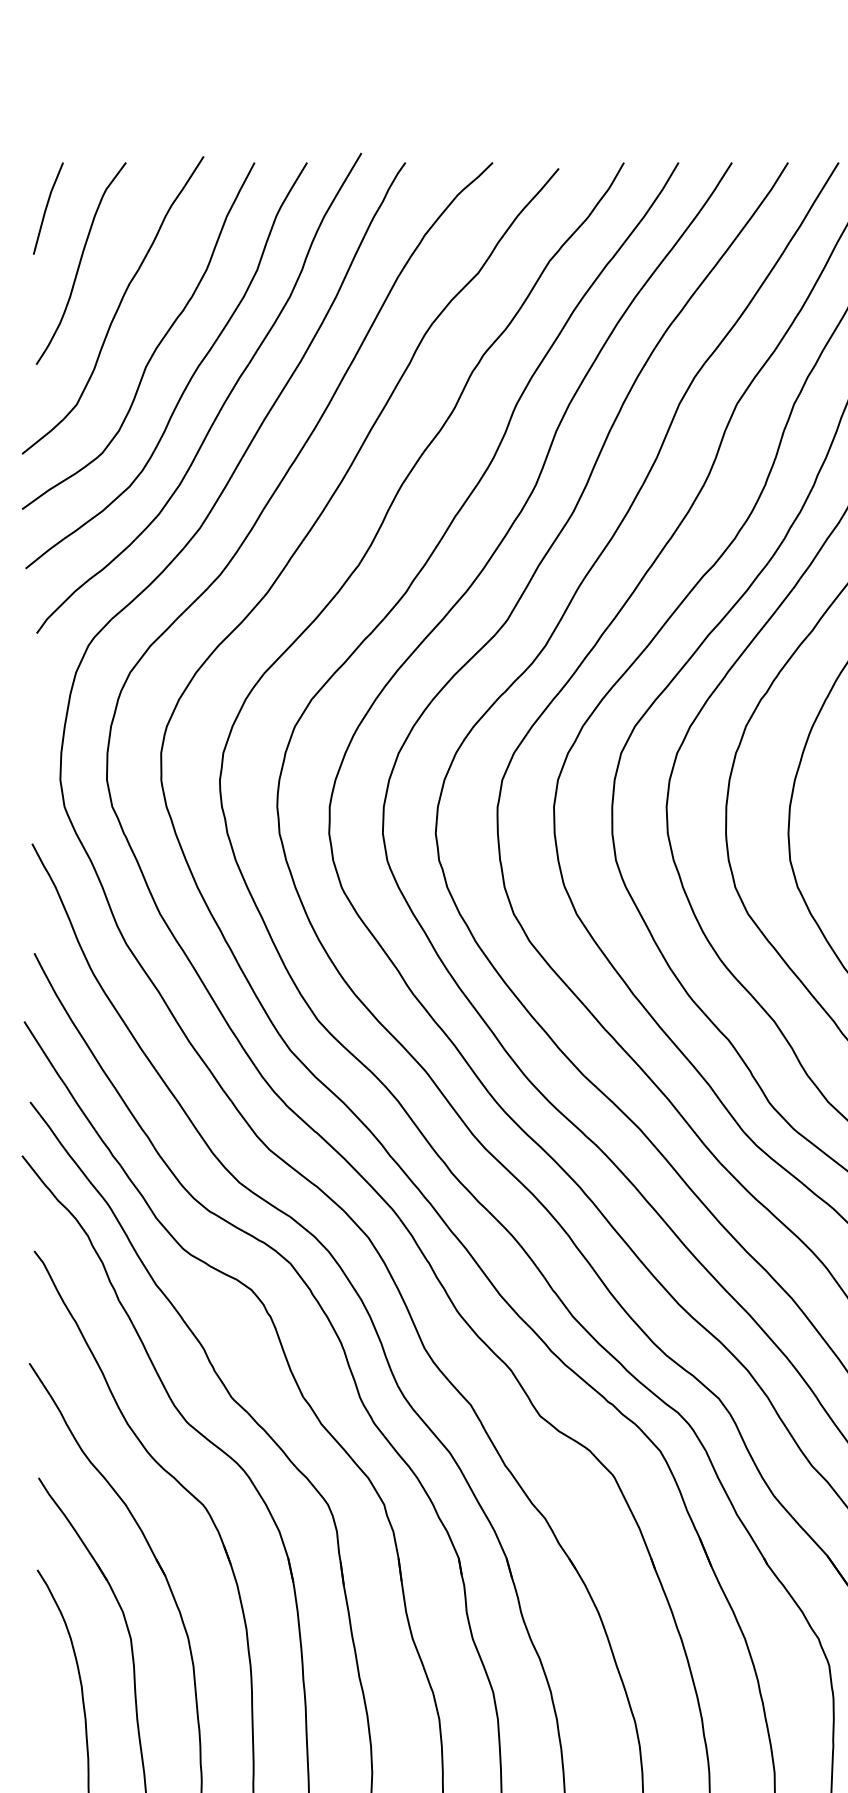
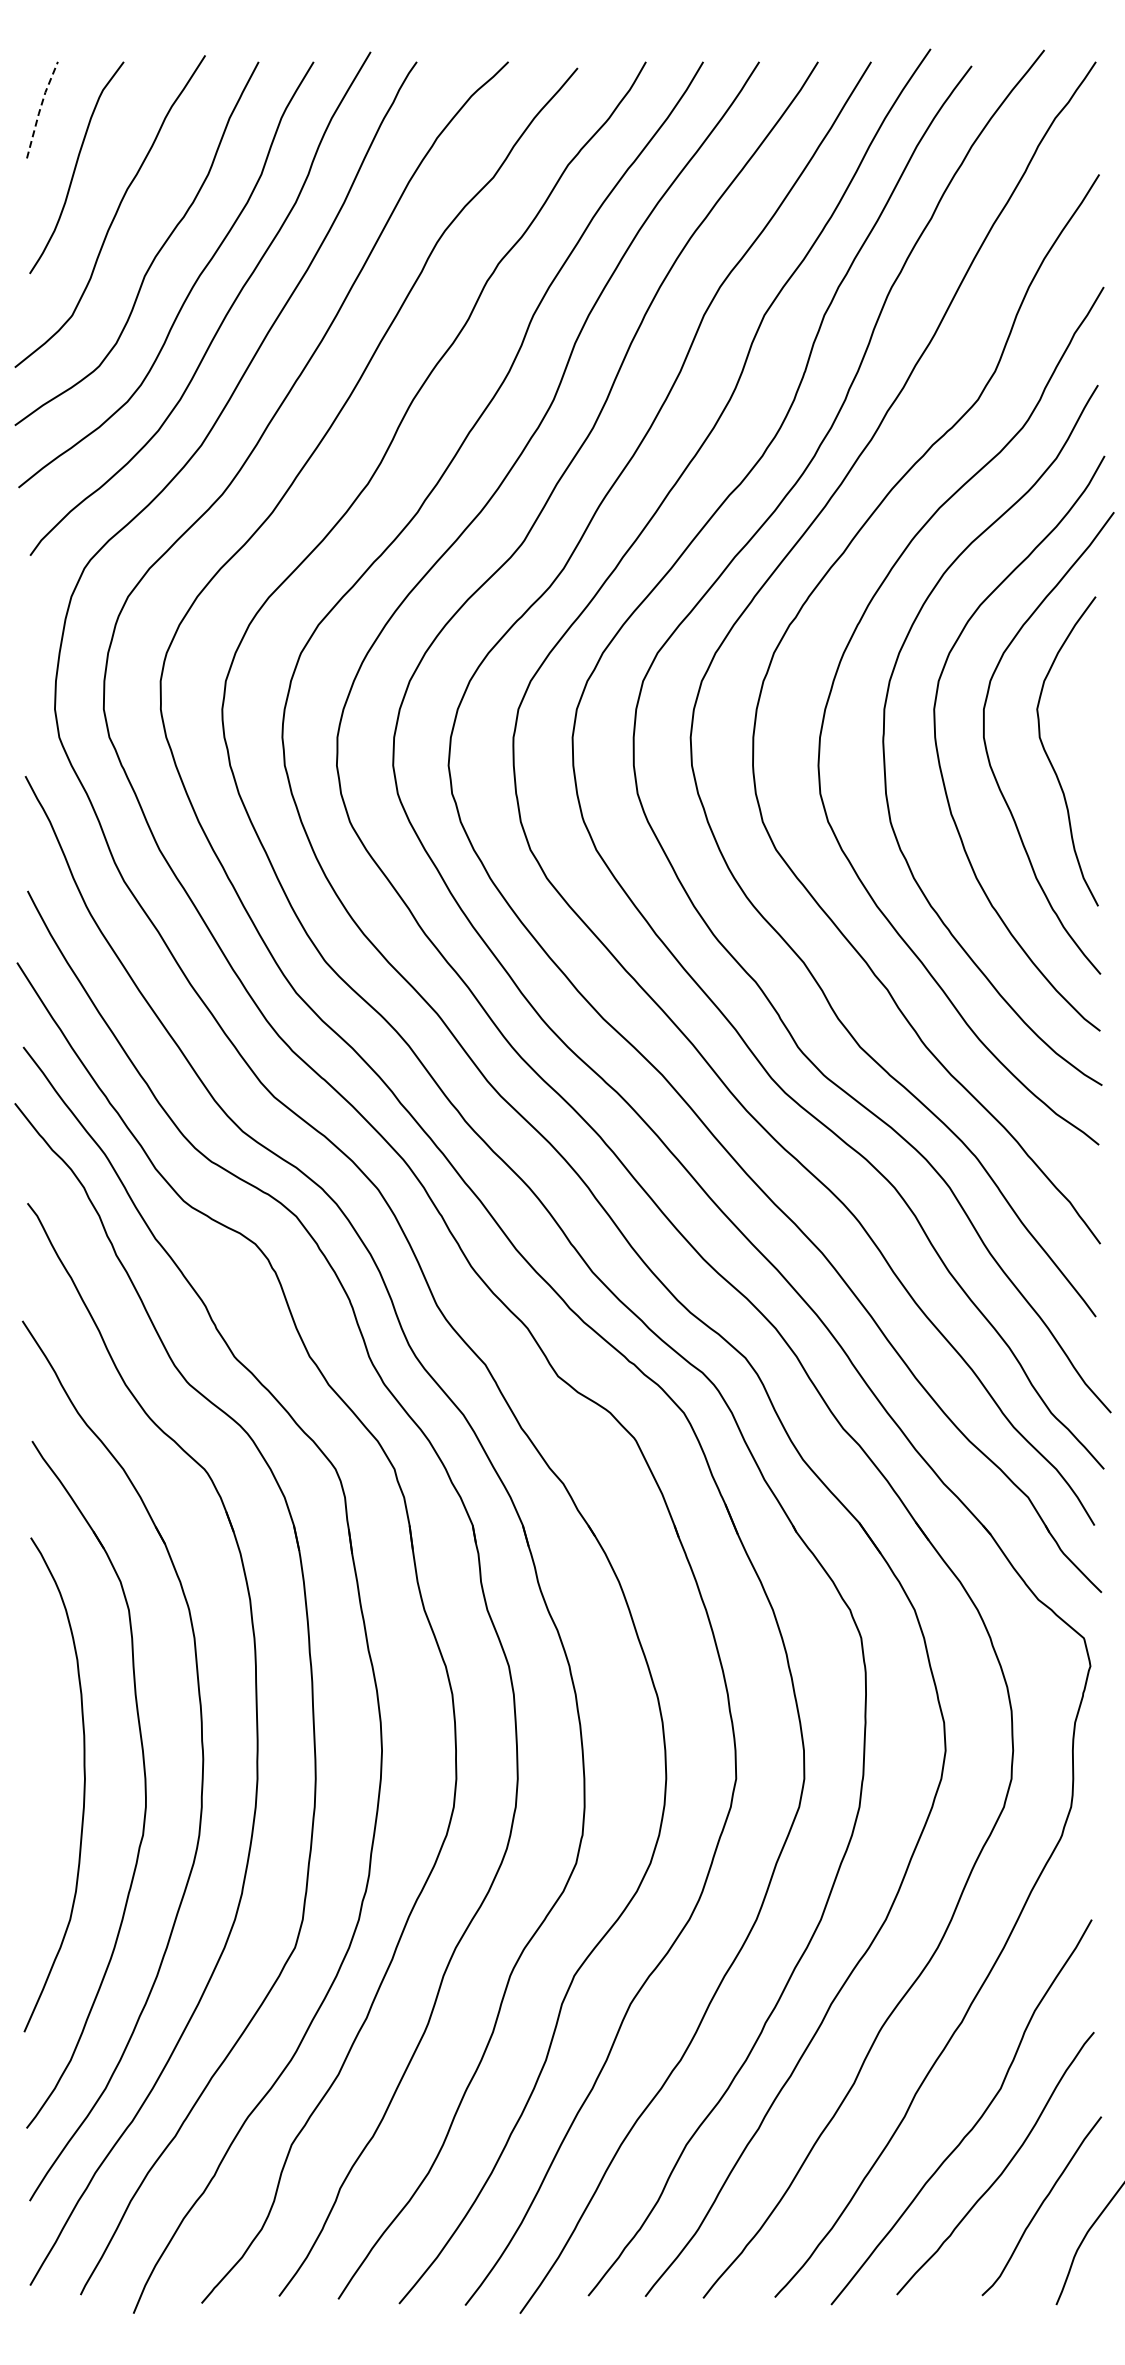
line: (46, 208) -> (40, 109), solid -> dashed

